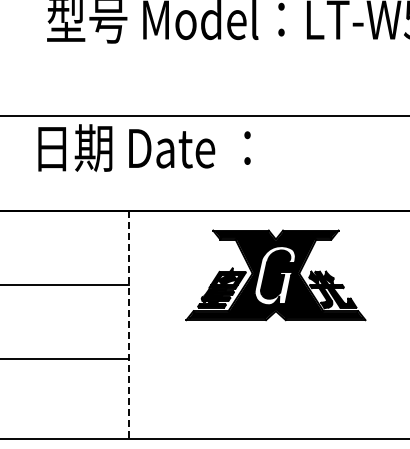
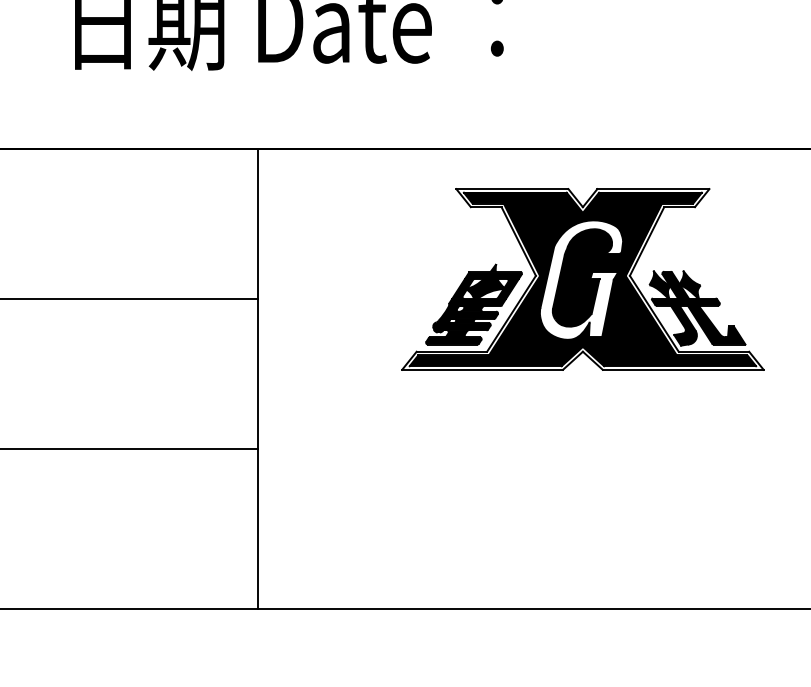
part: (275, 275) -> (582, 279), moved
line: (128, 324) -> (256, 378), dashed -> solid

